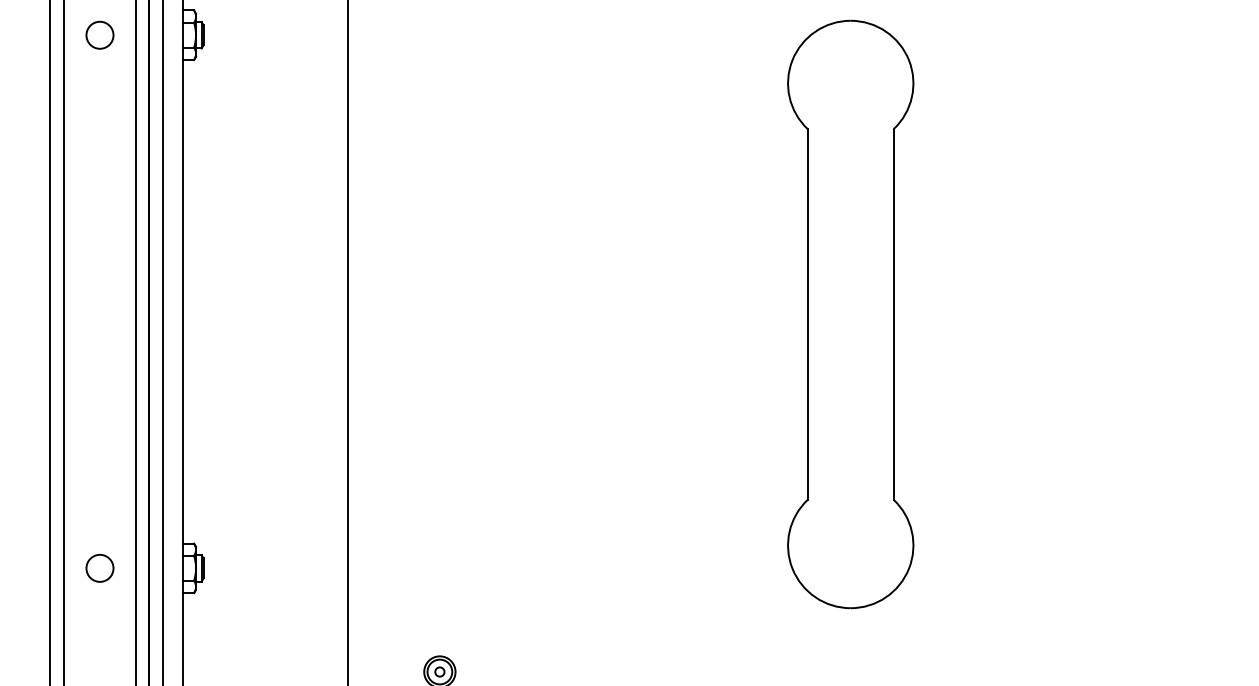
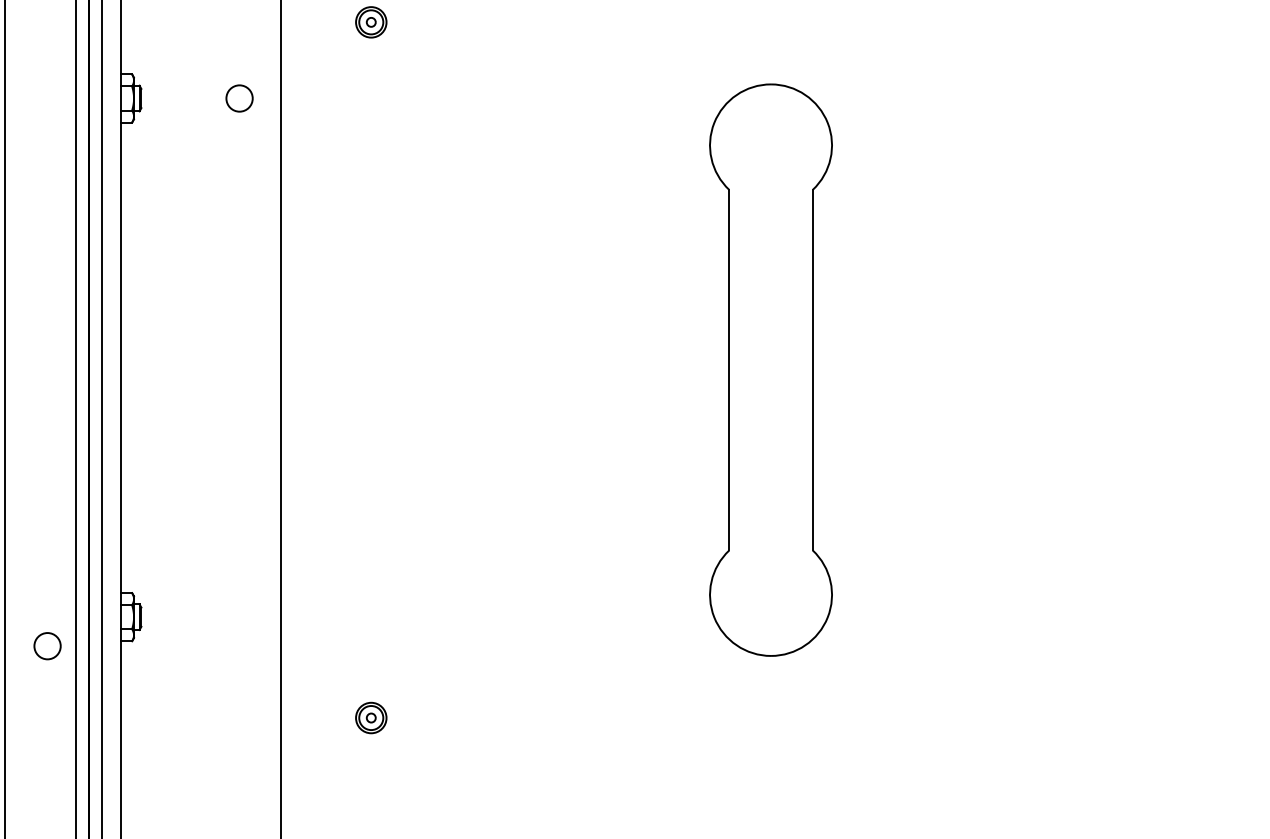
circle: (99, 35) -> (239, 98), moved
circle: (99, 568) -> (47, 646), moved

